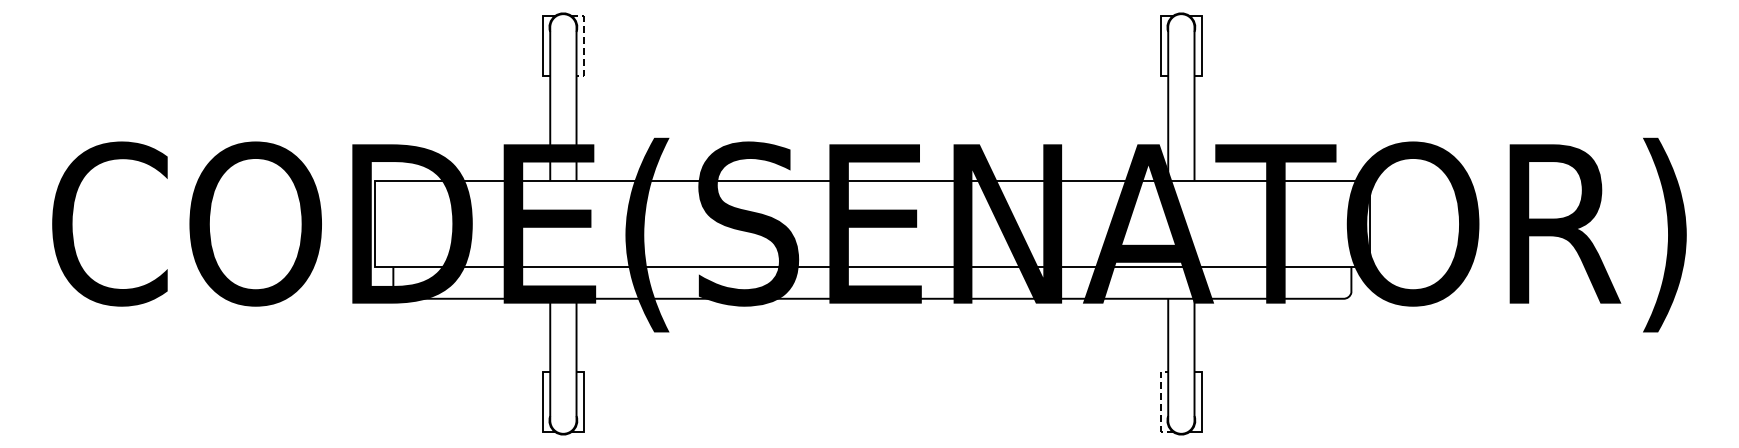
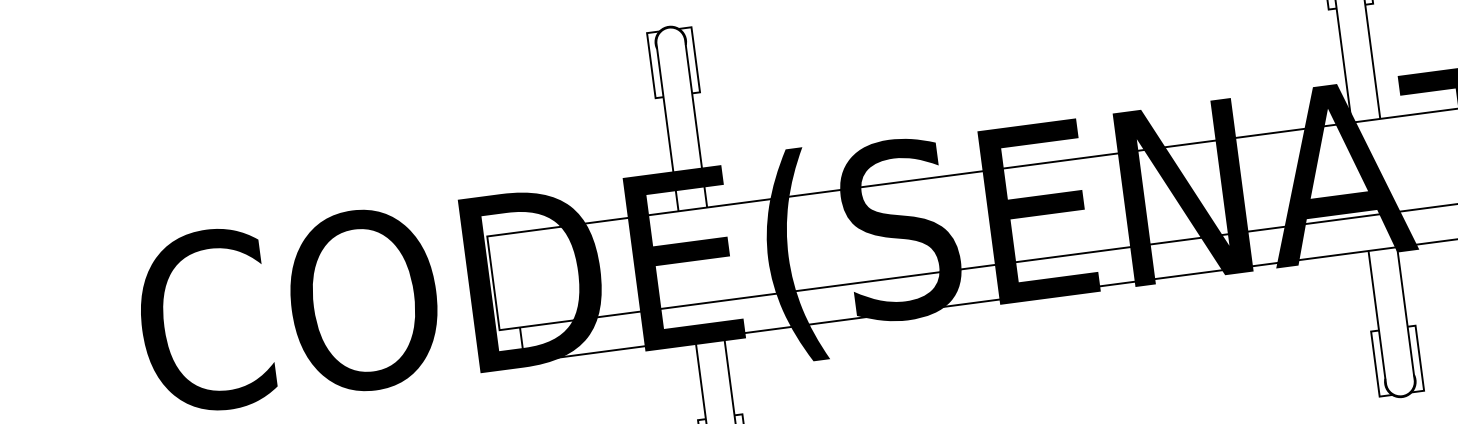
line: (583, 44) -> (695, 57), dashed -> solid
line: (1160, 403) -> (1375, 366), dashed -> solid

